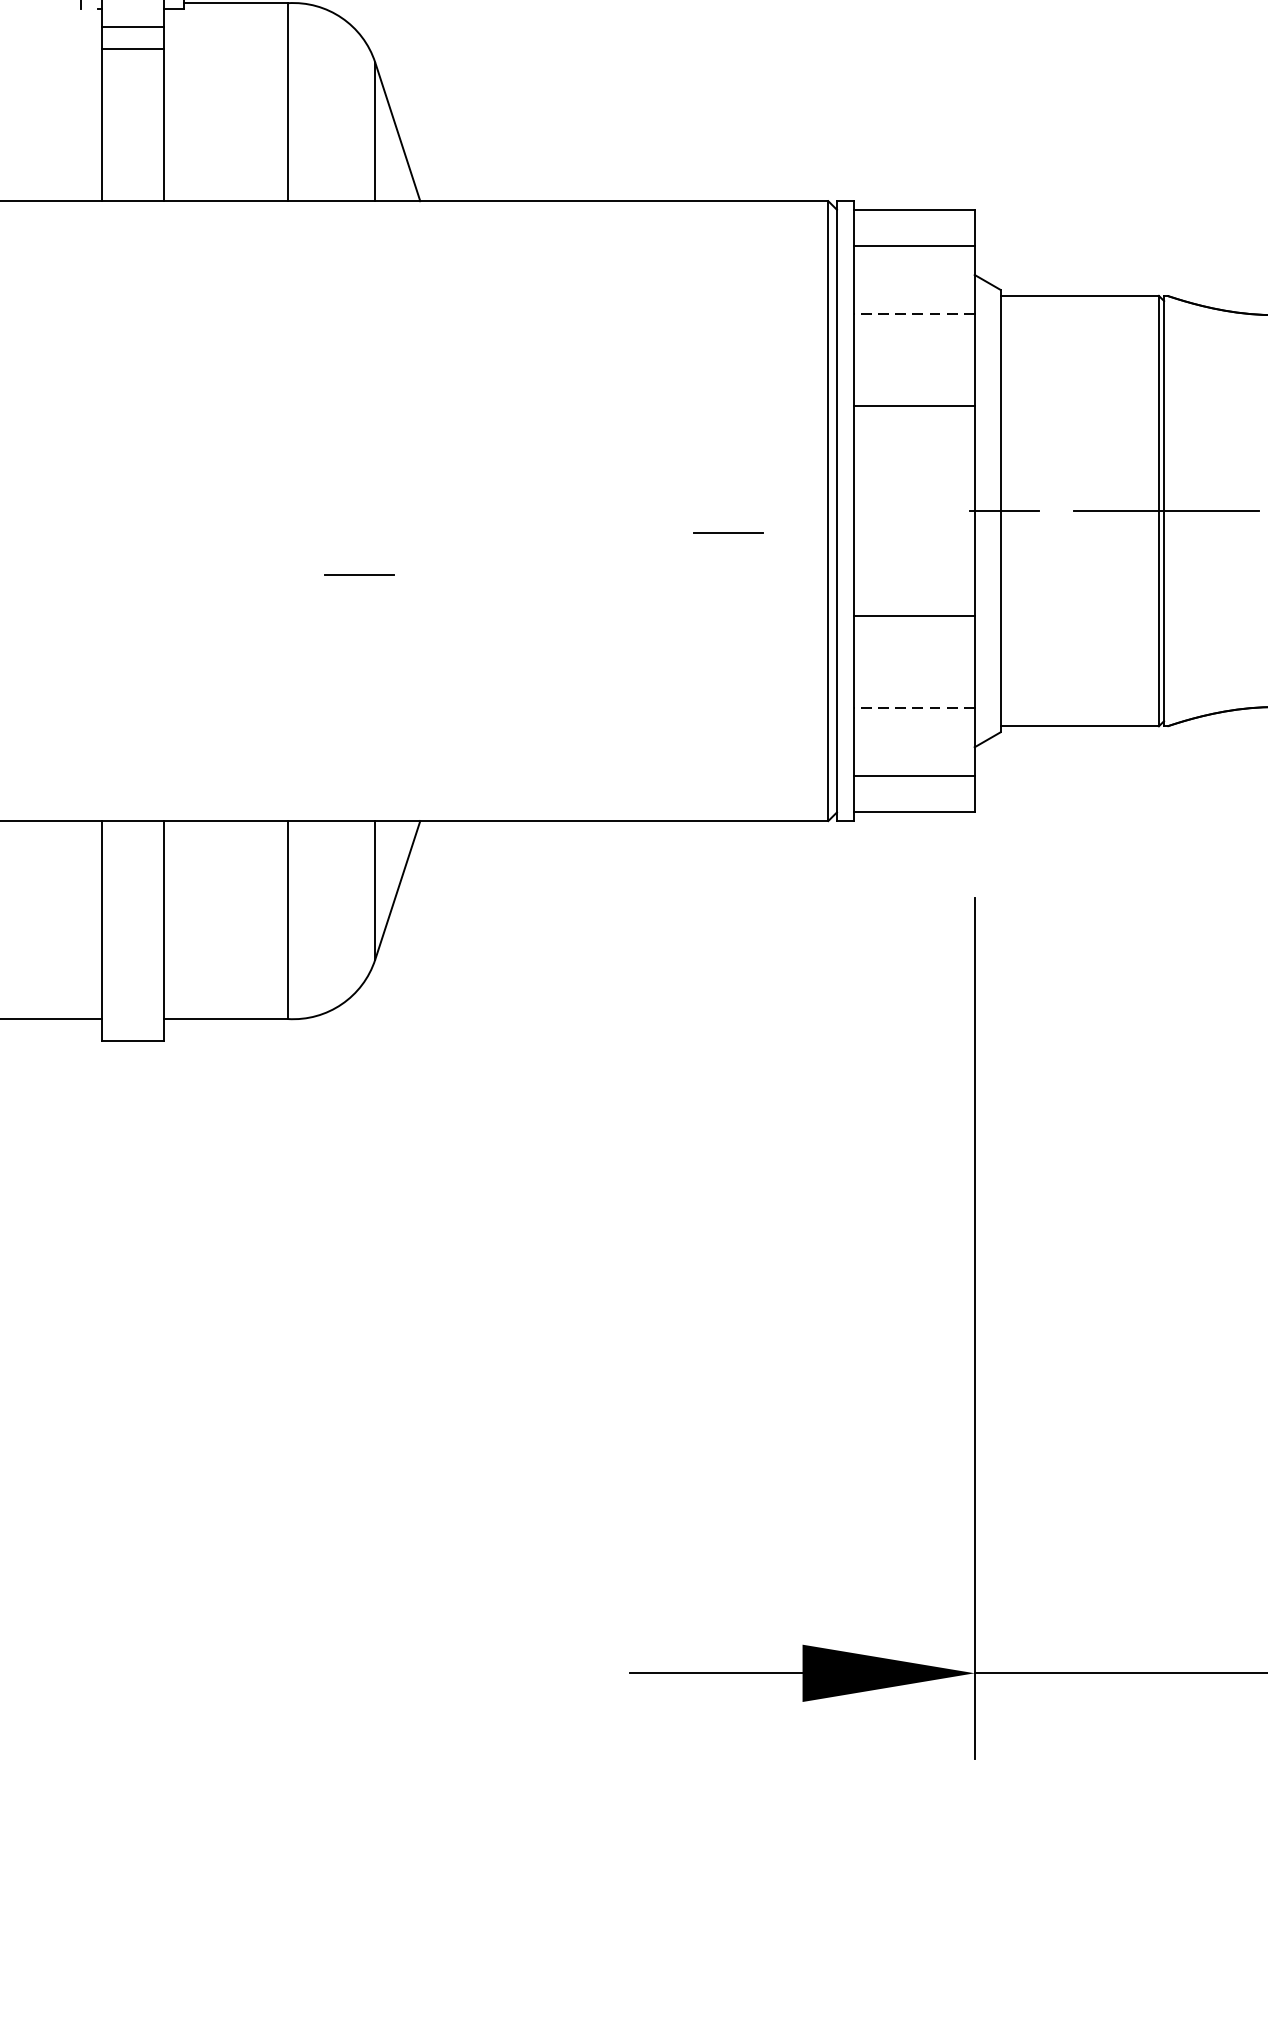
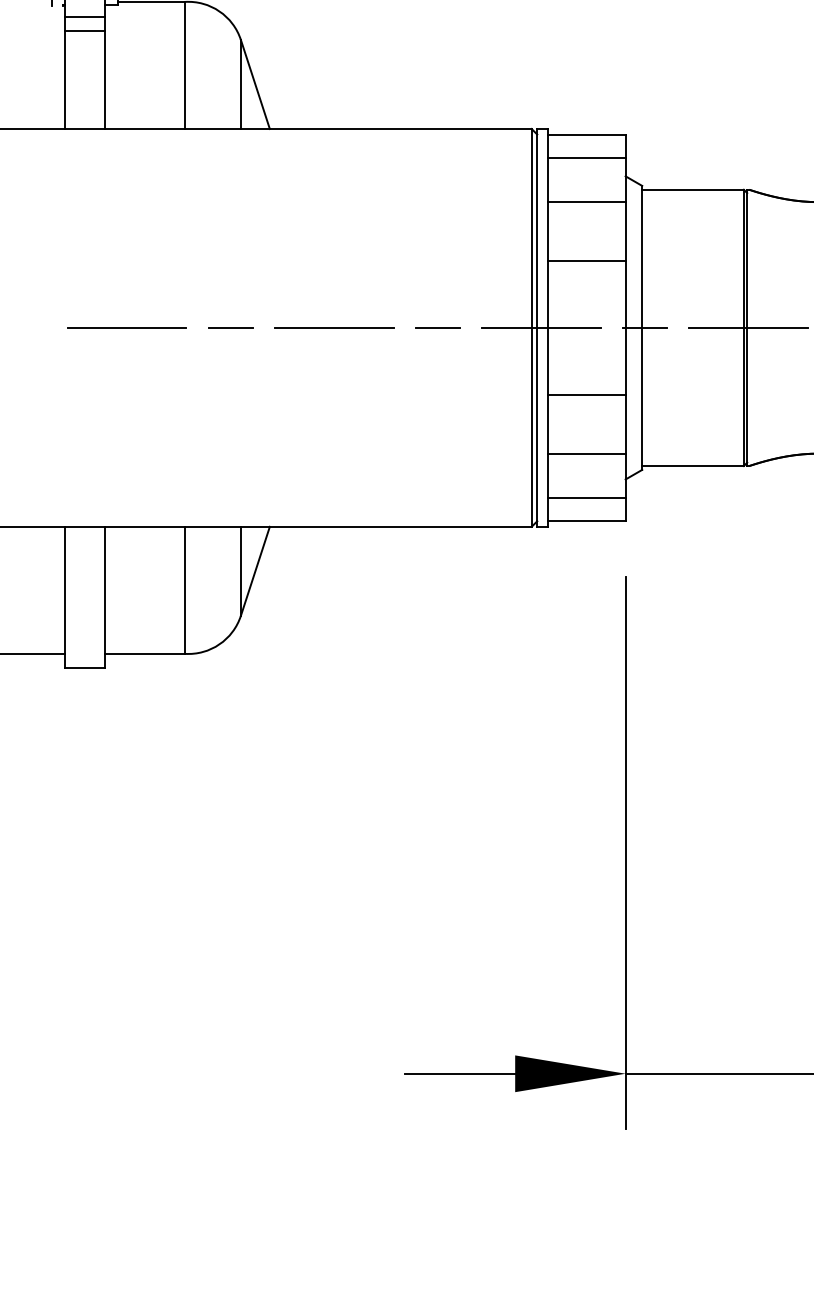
line: (913, 314) -> (586, 201), dashed -> solid
line: (196, 510) -> (126, 327), added
line: (519, 510) -> (333, 327), added
line: (843, 510) -> (541, 327), added
line: (728, 532) -> (437, 327), moved
line: (358, 574) -> (230, 327), moved
line: (913, 708) -> (586, 454), dashed -> solid

